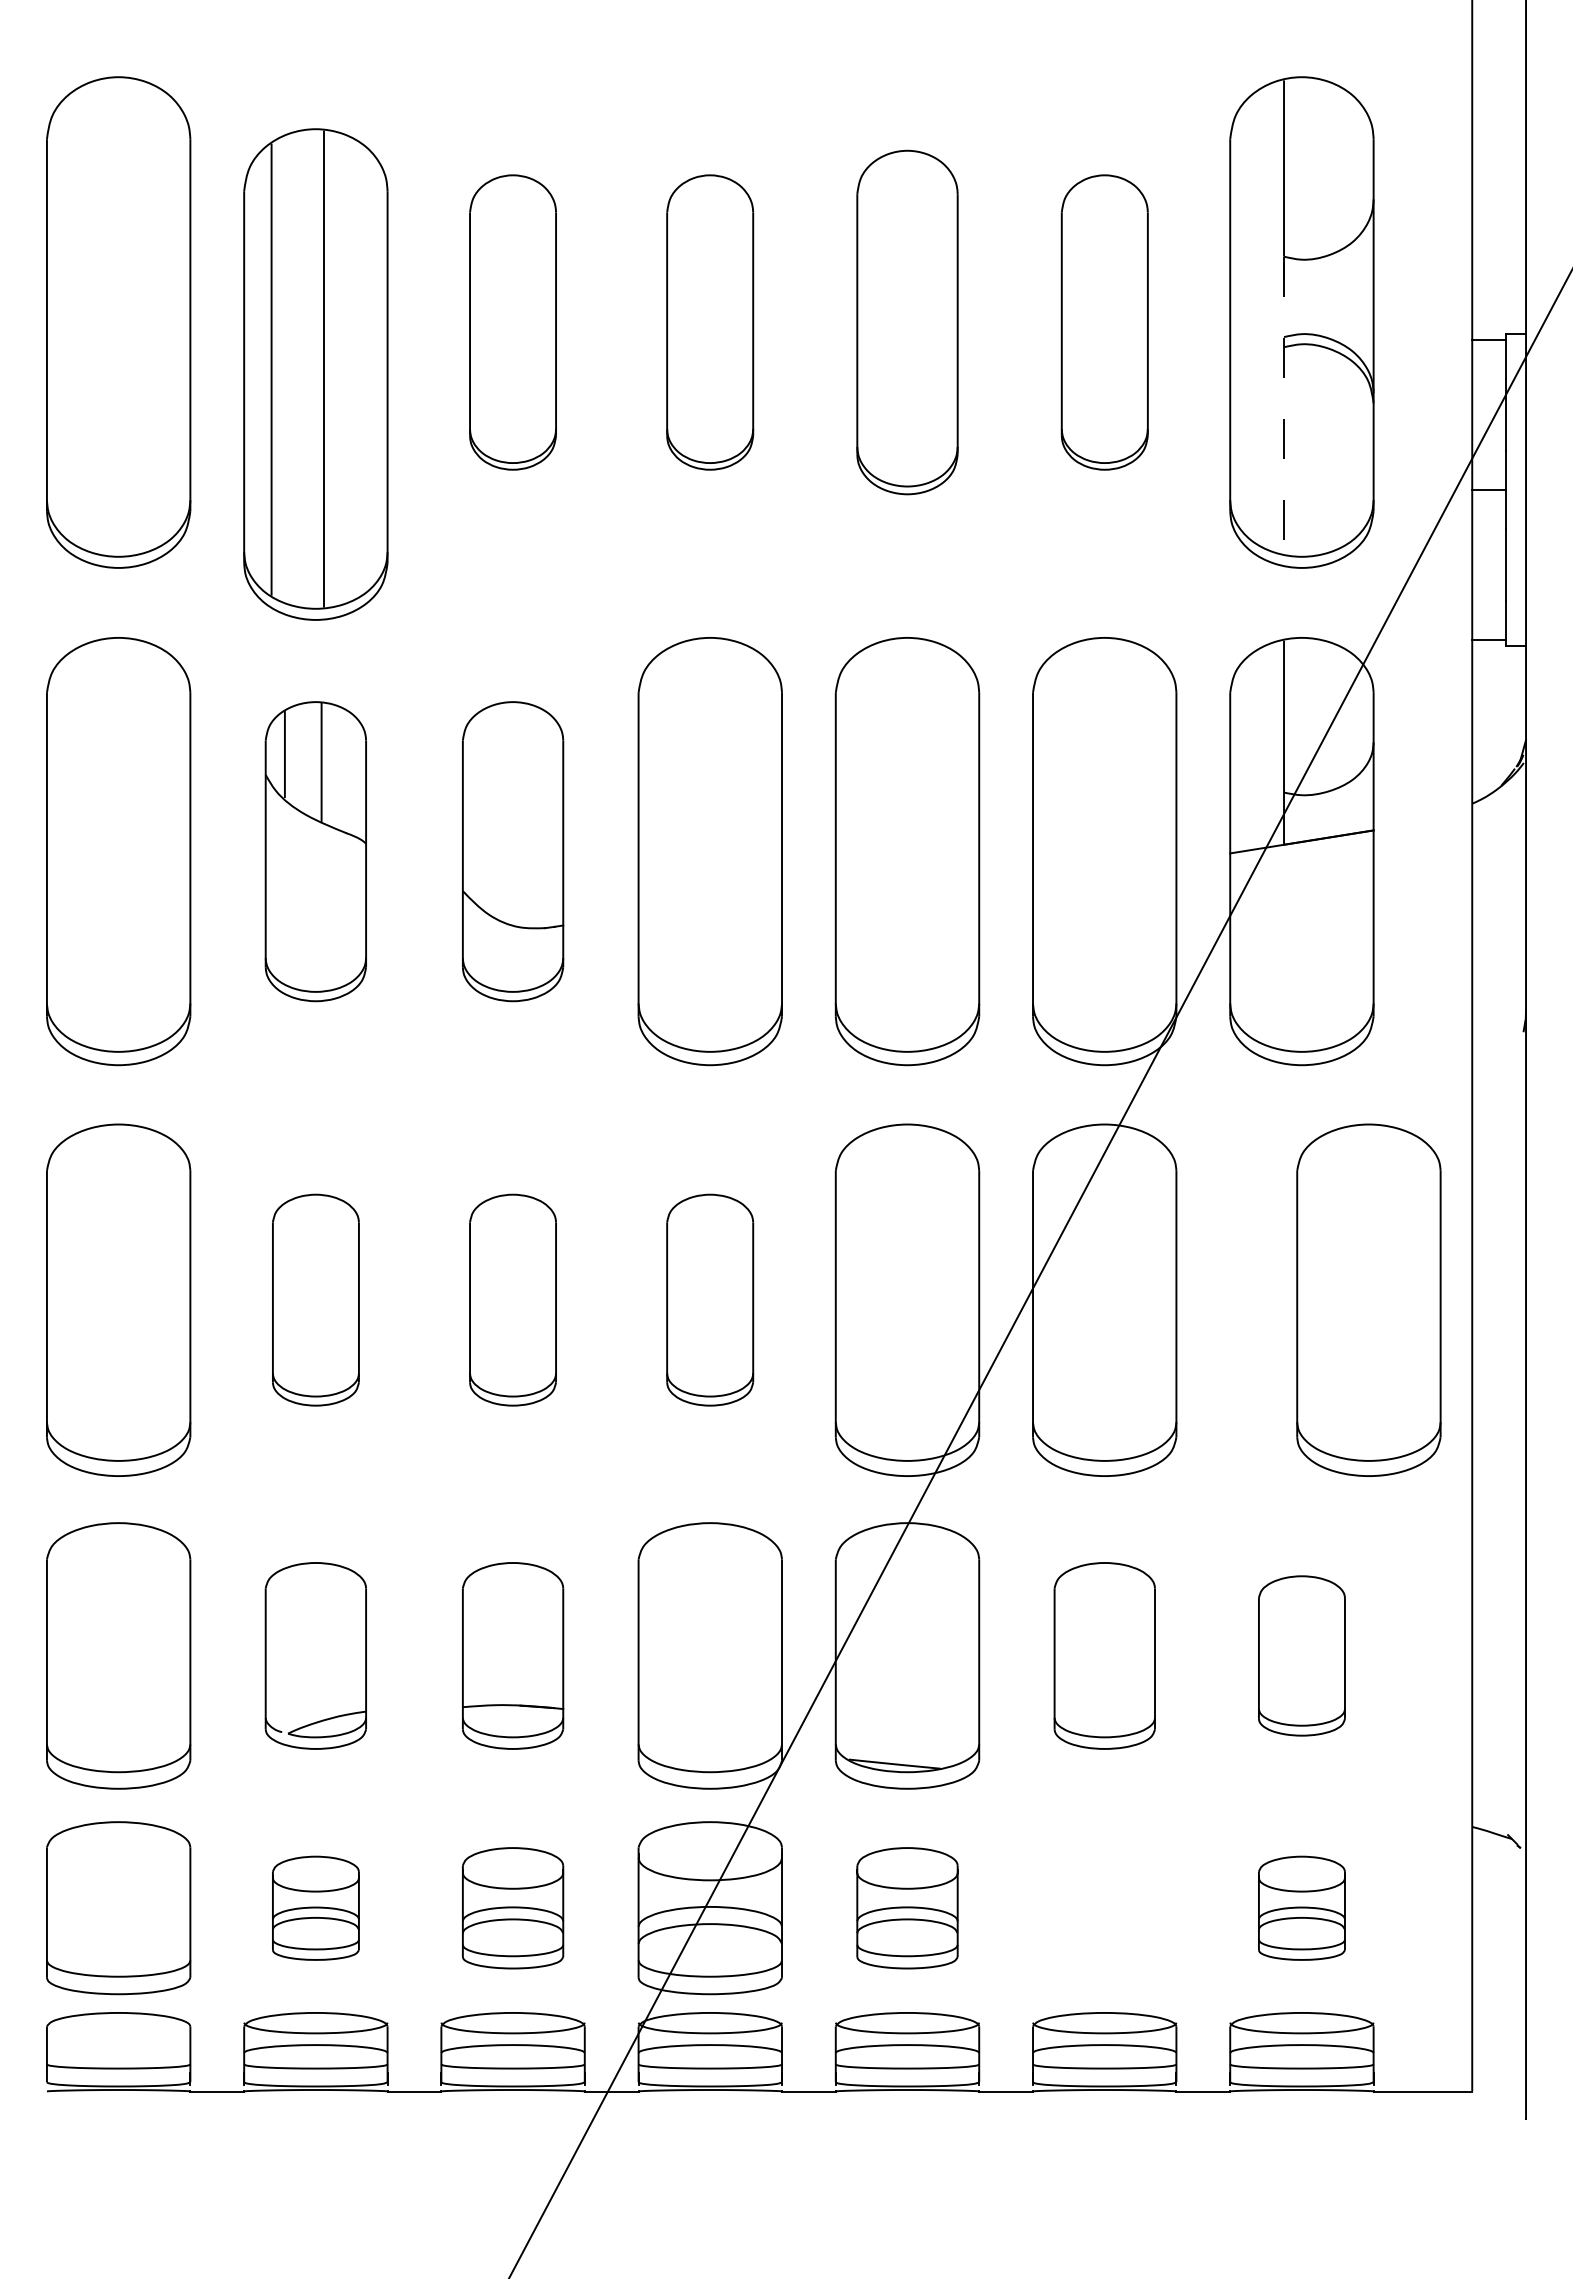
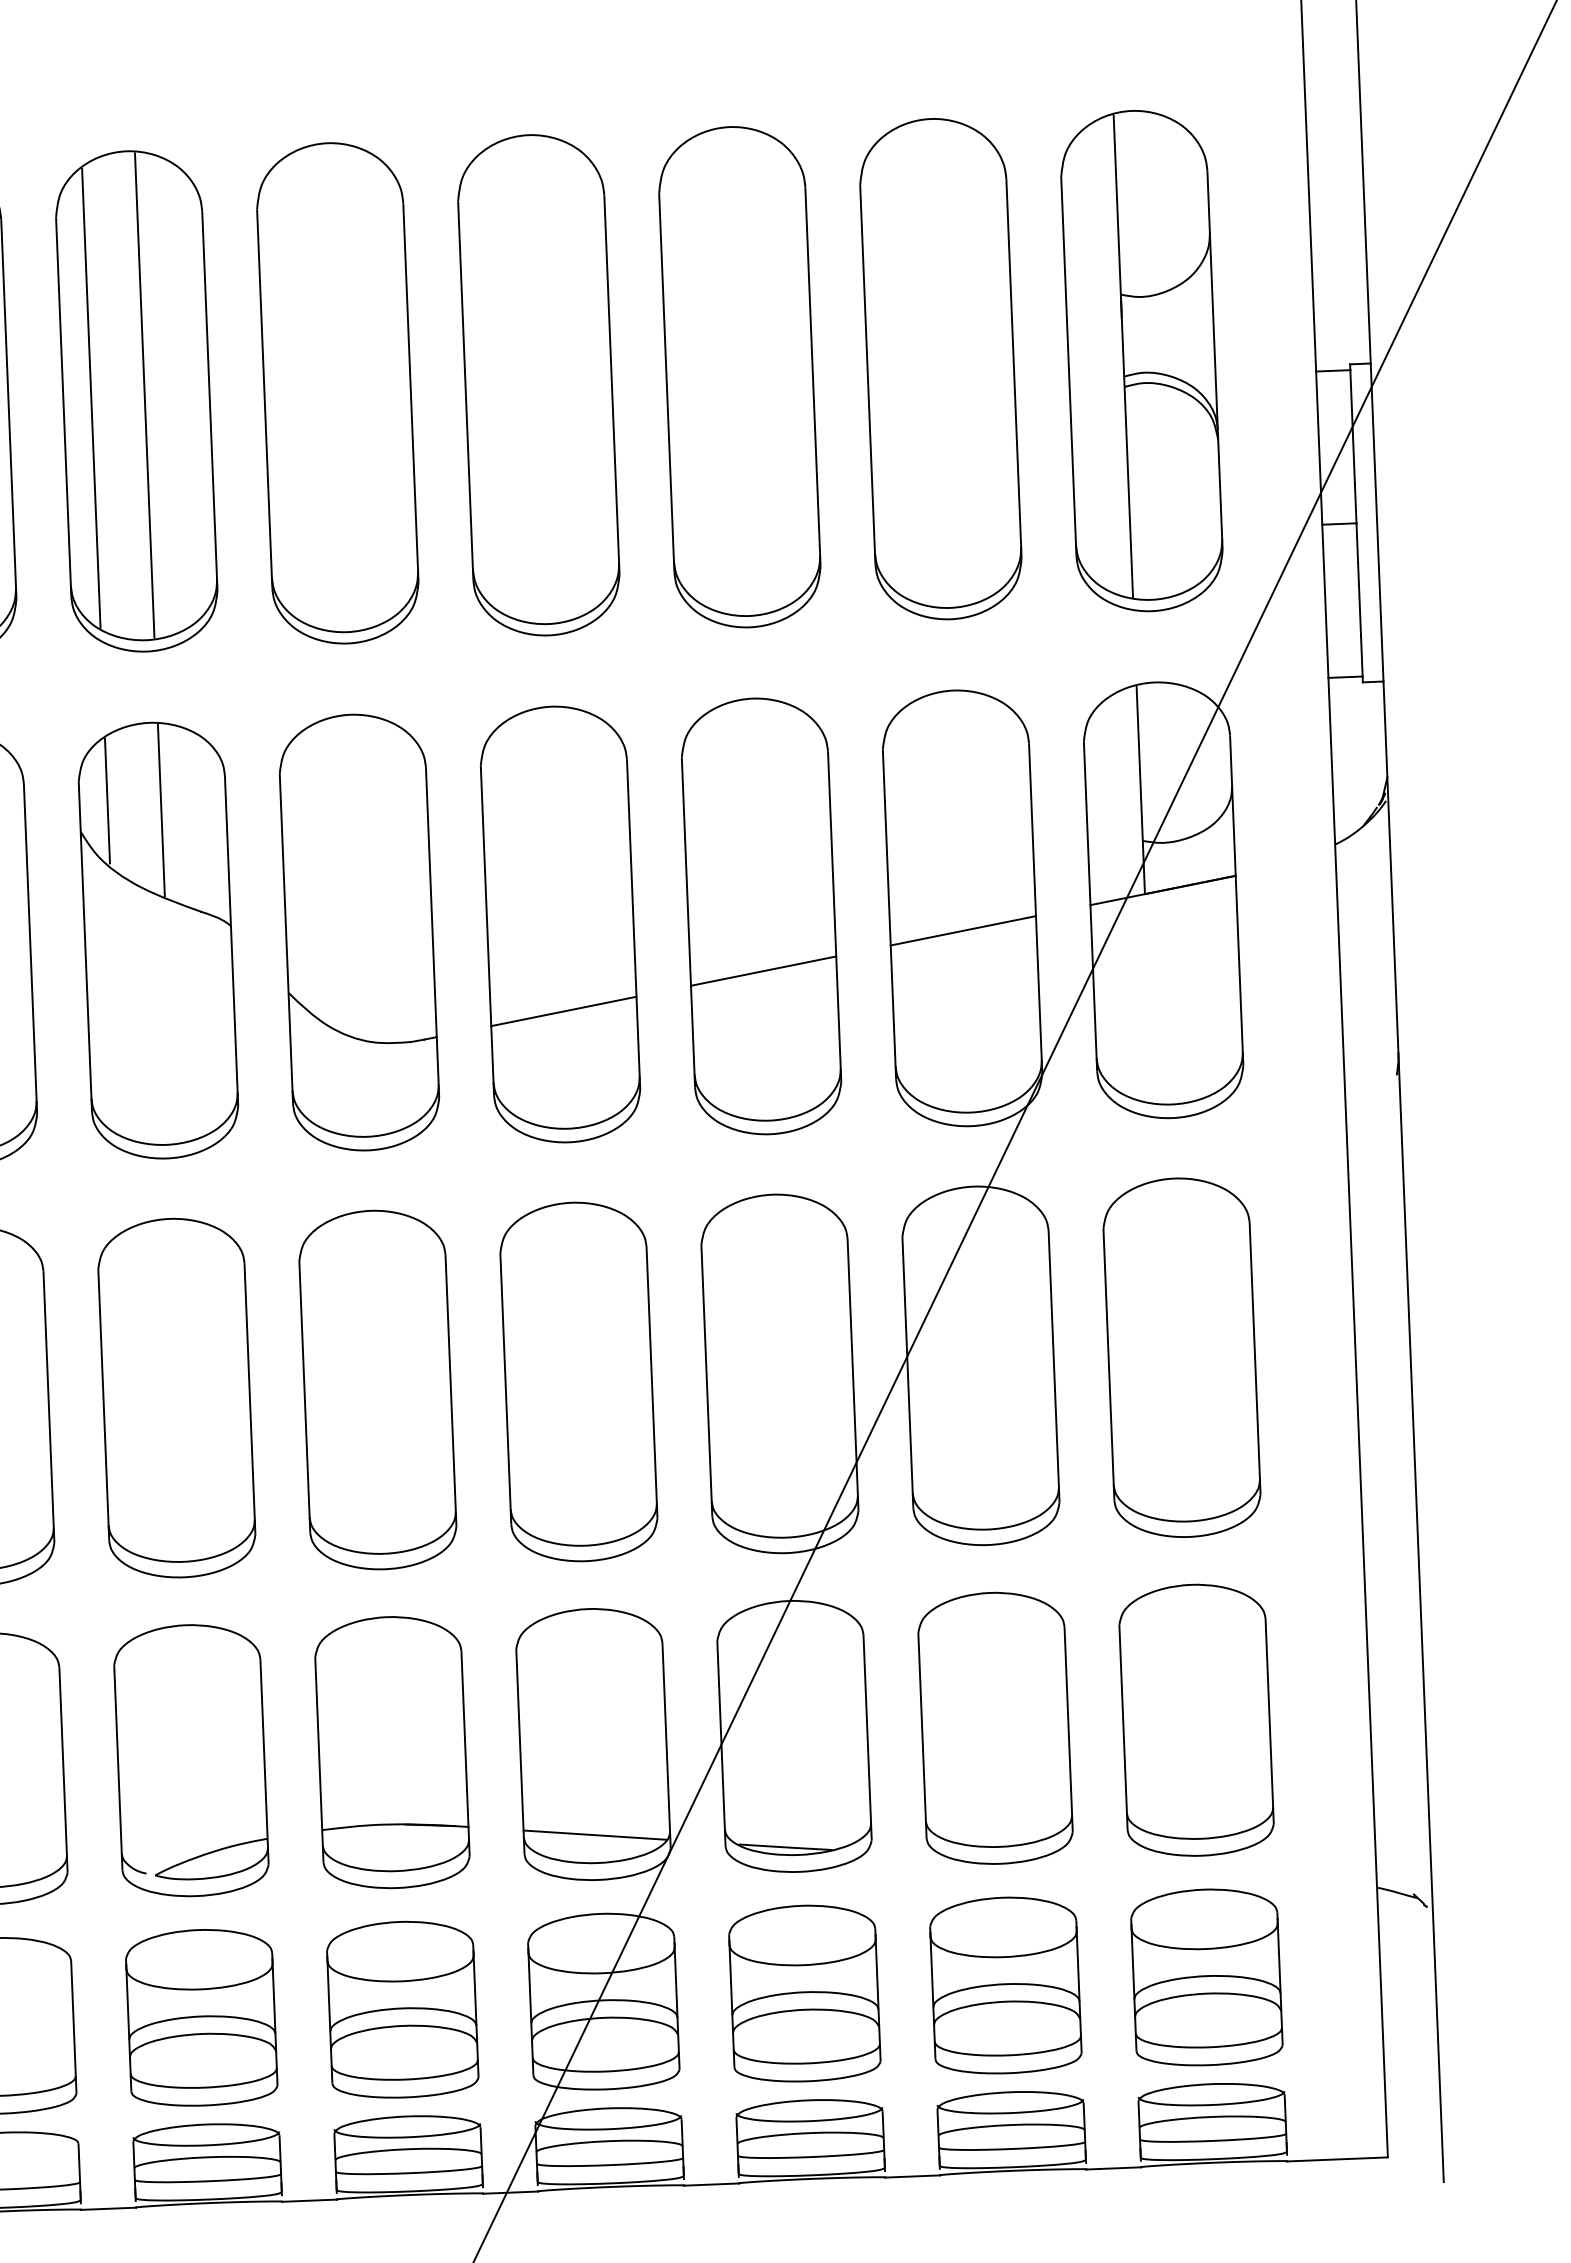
part: (512, 322) -> (337, 393), size x1.67
part: (709, 322) -> (537, 385), size x1.67
part: (907, 322) -> (739, 377), size x1.43
part: (1104, 322) -> (940, 369), size x1.67
part: (315, 374) -> (136, 401), moved
line: (1284, 405) -> (1127, 446), dashed -> solid
part: (315, 851) -> (157, 940), size x1.43
part: (512, 851) -> (358, 932), size x1.43
line: (1104, 873) -> (963, 930), added
line: (907, 904) -> (763, 970), added
line: (710, 936) -> (564, 1011), added
part: (315, 1299) -> (176, 1397), size x1.67
part: (512, 1299) -> (377, 1389), size x1.67
part: (709, 1299) -> (577, 1381), size x1.67
part: (1368, 1299) -> (1181, 1356), moved
part: (315, 1655) -> (190, 1760), size x1.43
part: (512, 1655) -> (391, 1752), size x1.43
part: (1104, 1655) -> (995, 1727), size x1.43
part: (1301, 1655) -> (1195, 1719), size x1.67
line: (708, 1744) -> (595, 1834), added
part: (315, 1908) -> (201, 2018), size x1.67
part: (512, 1908) -> (402, 2010), size x1.43
part: (907, 1908) -> (804, 1993), size x1.43
part: (1104, 1908) -> (1005, 1985), added
part: (1301, 1908) -> (1206, 1977), size x1.67

